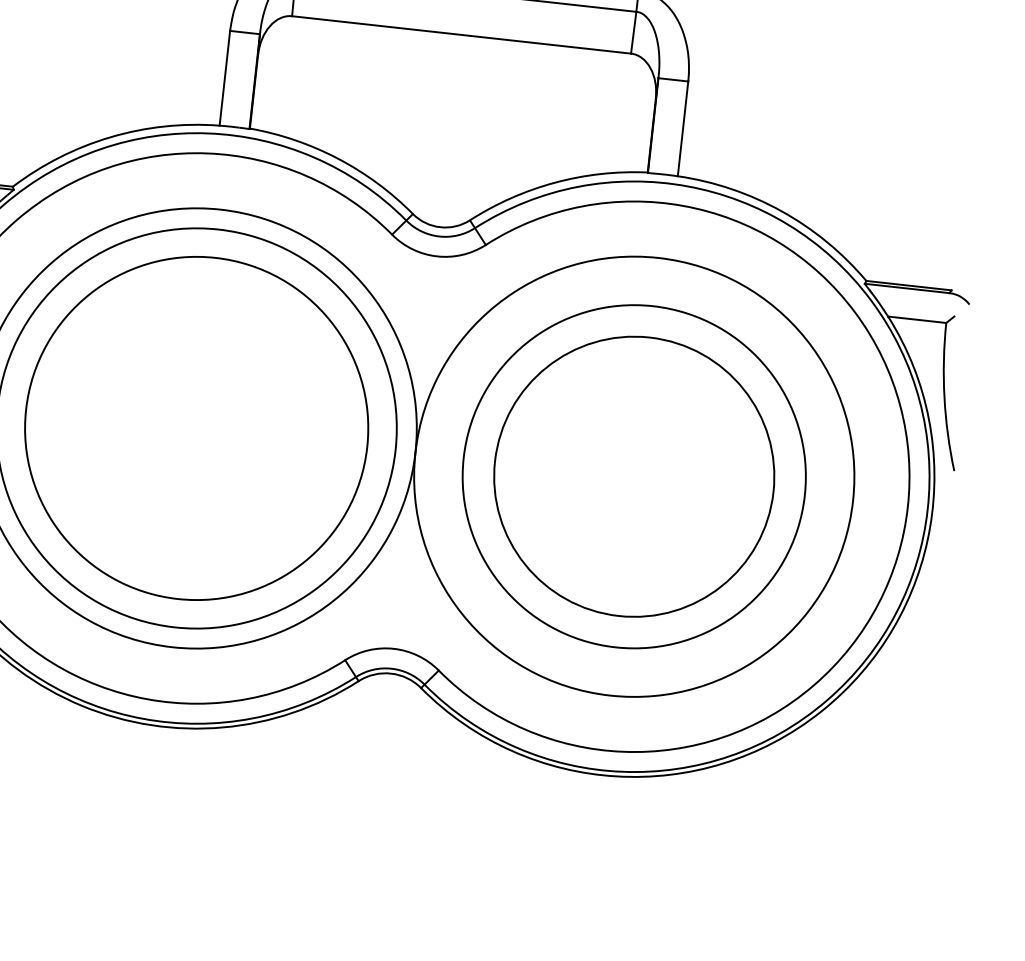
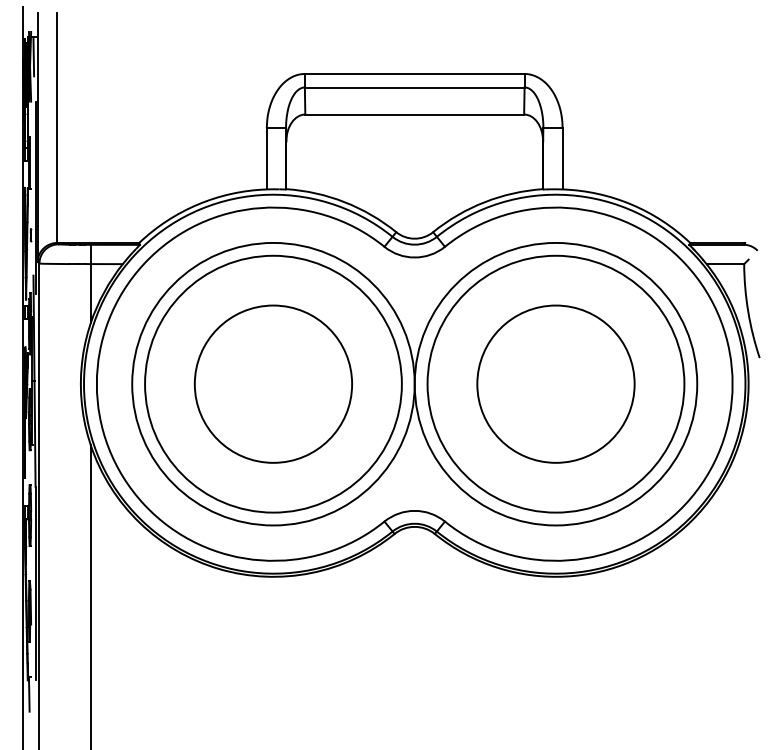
circle: (196, 427) -> (273, 383), size x0.71
circle: (633, 475) -> (555, 383), size x0.71
circle: (633, 475) -> (555, 383), size x1.43

